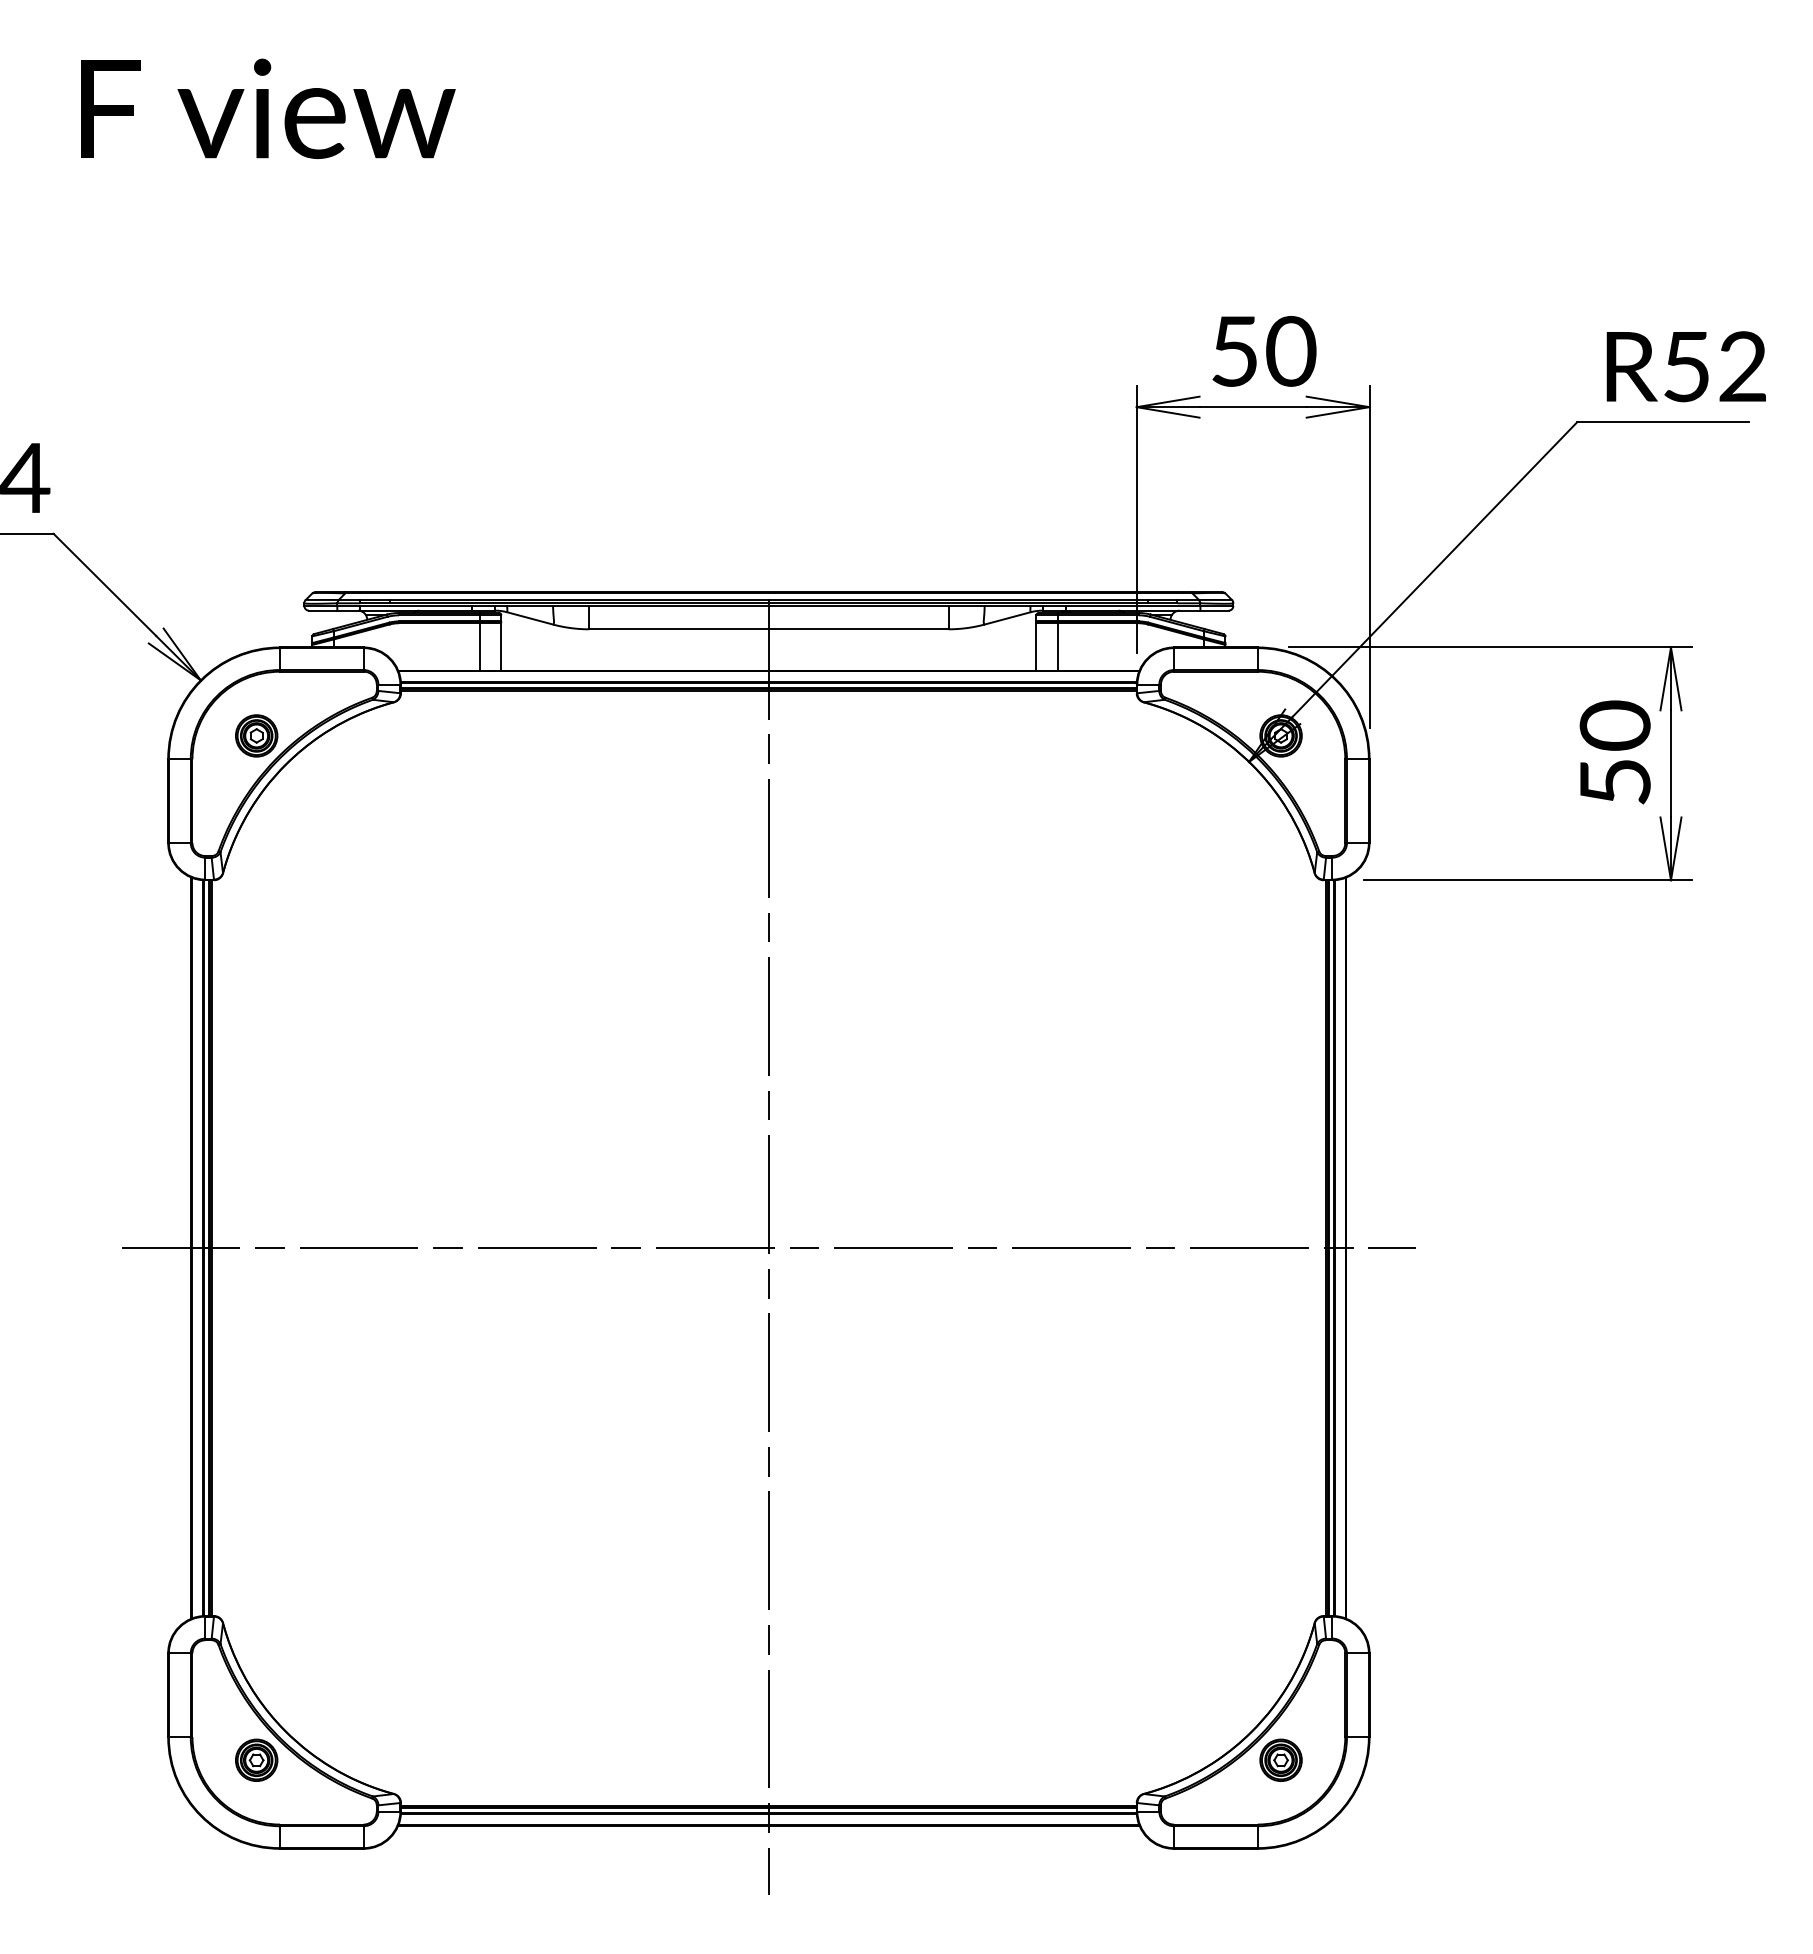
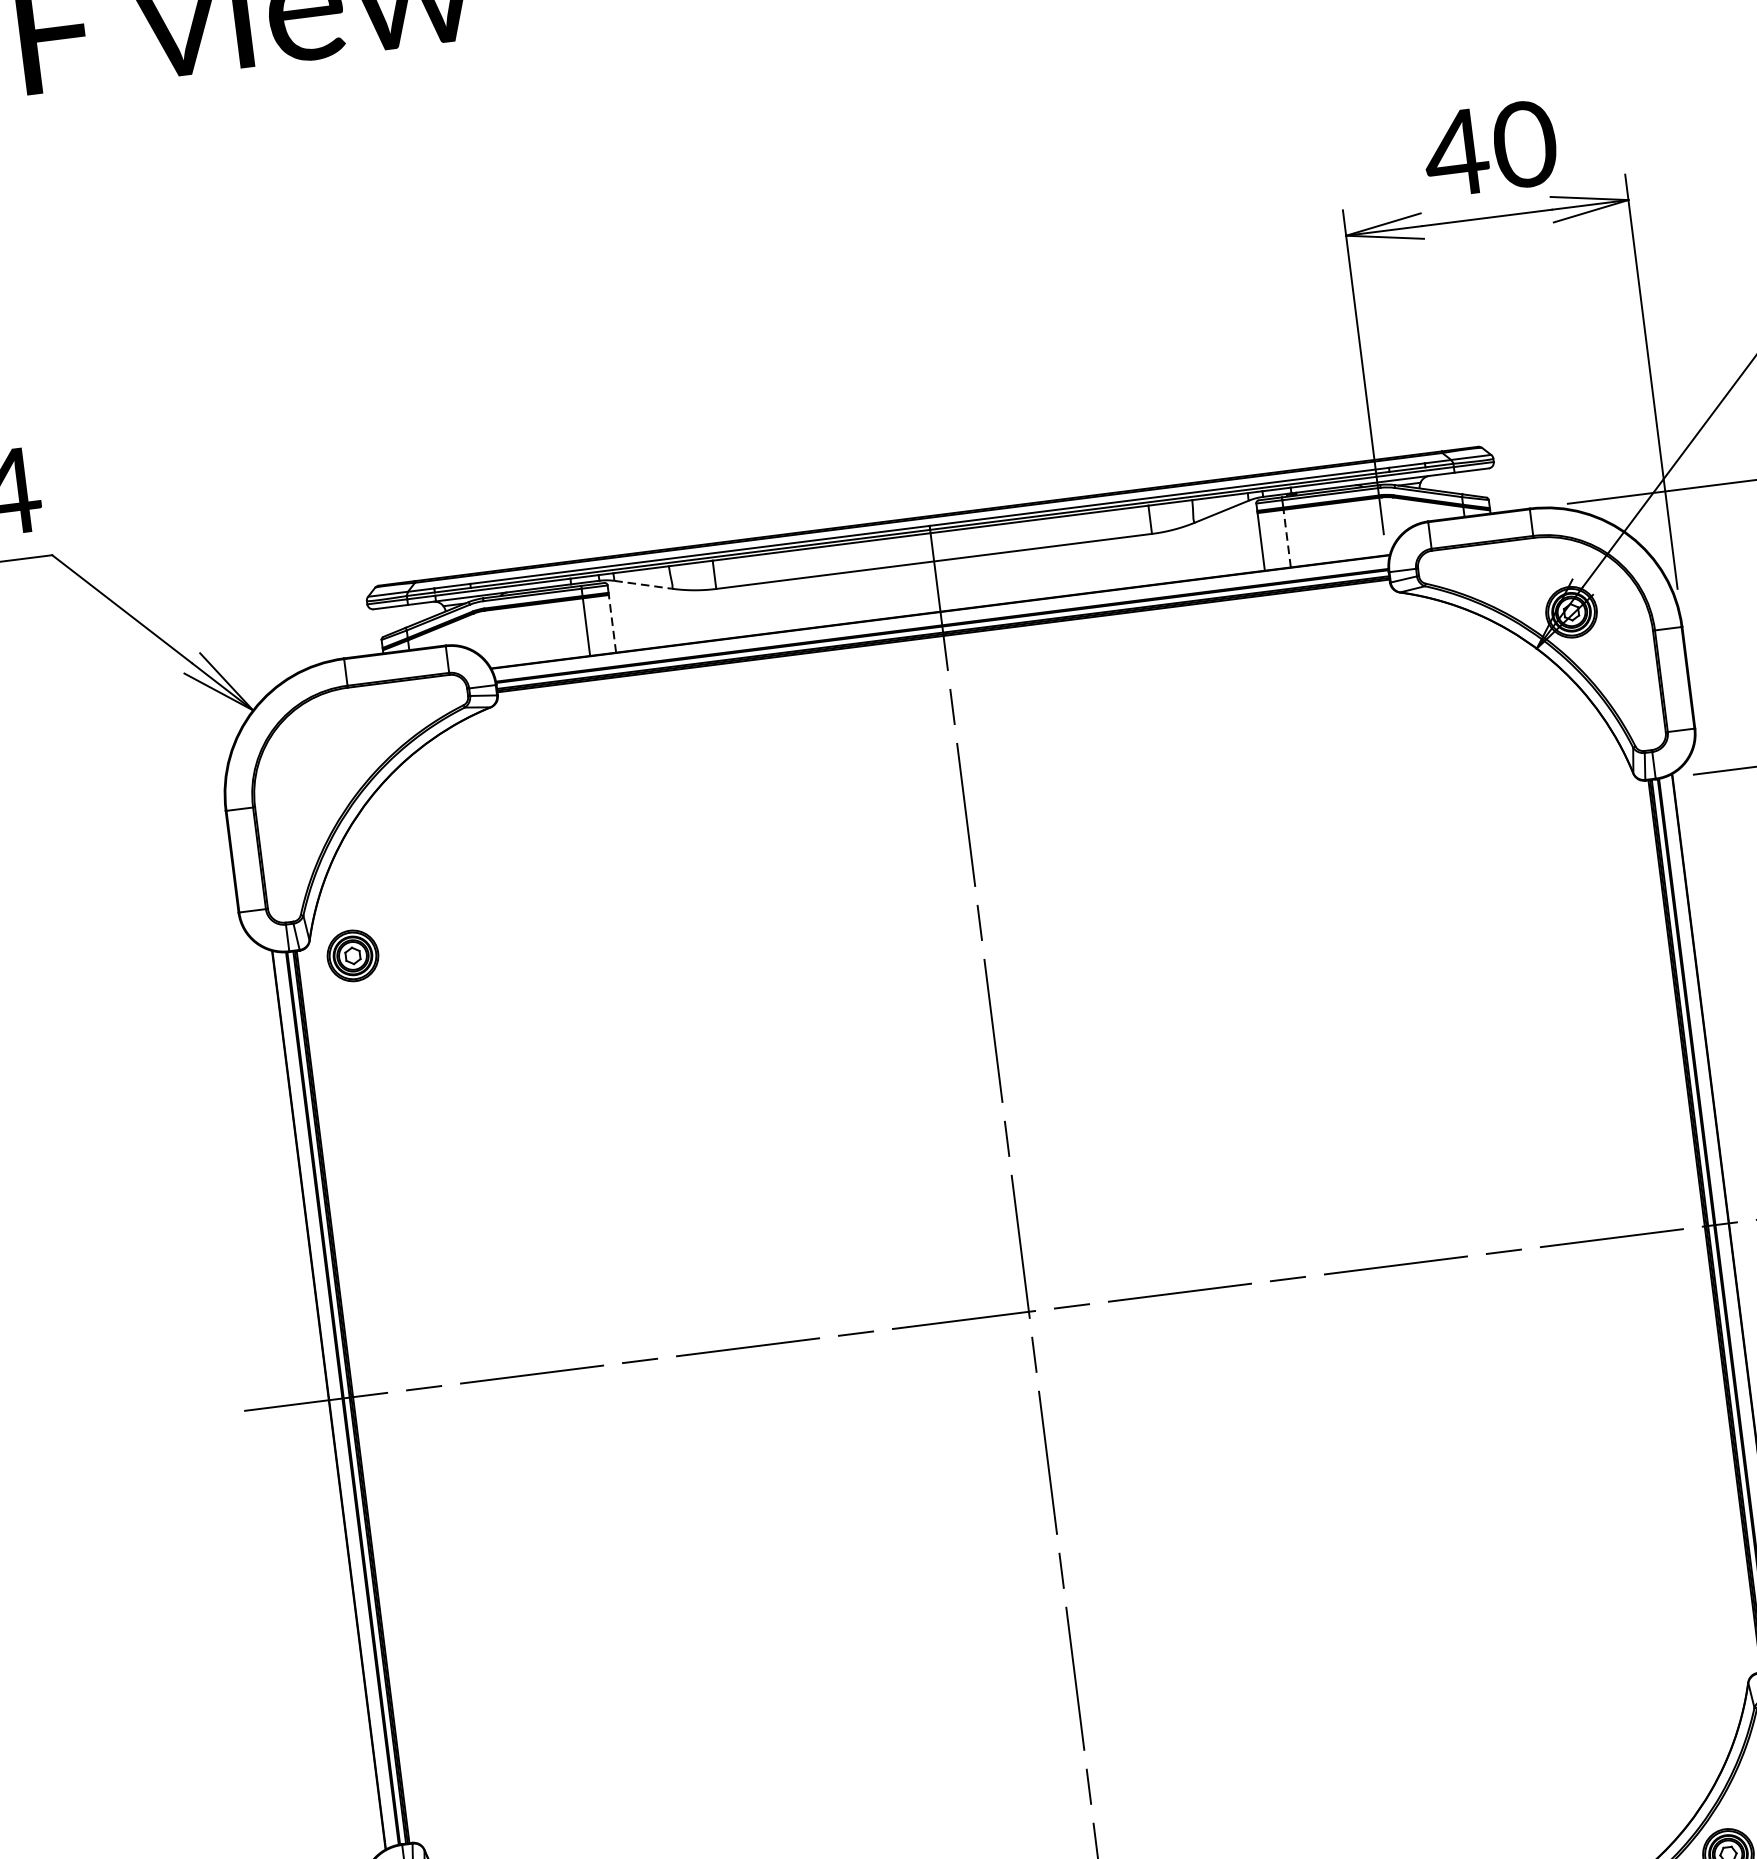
text: (1234, 351) -> (1456, 153), 50 -> 40
line: (530, 618) -> (643, 584), solid -> dashed
line: (501, 647) -> (612, 624), solid -> dashed
line: (1057, 647) -> (1286, 539), solid -> dashed
part: (256, 735) -> (352, 955), moved

